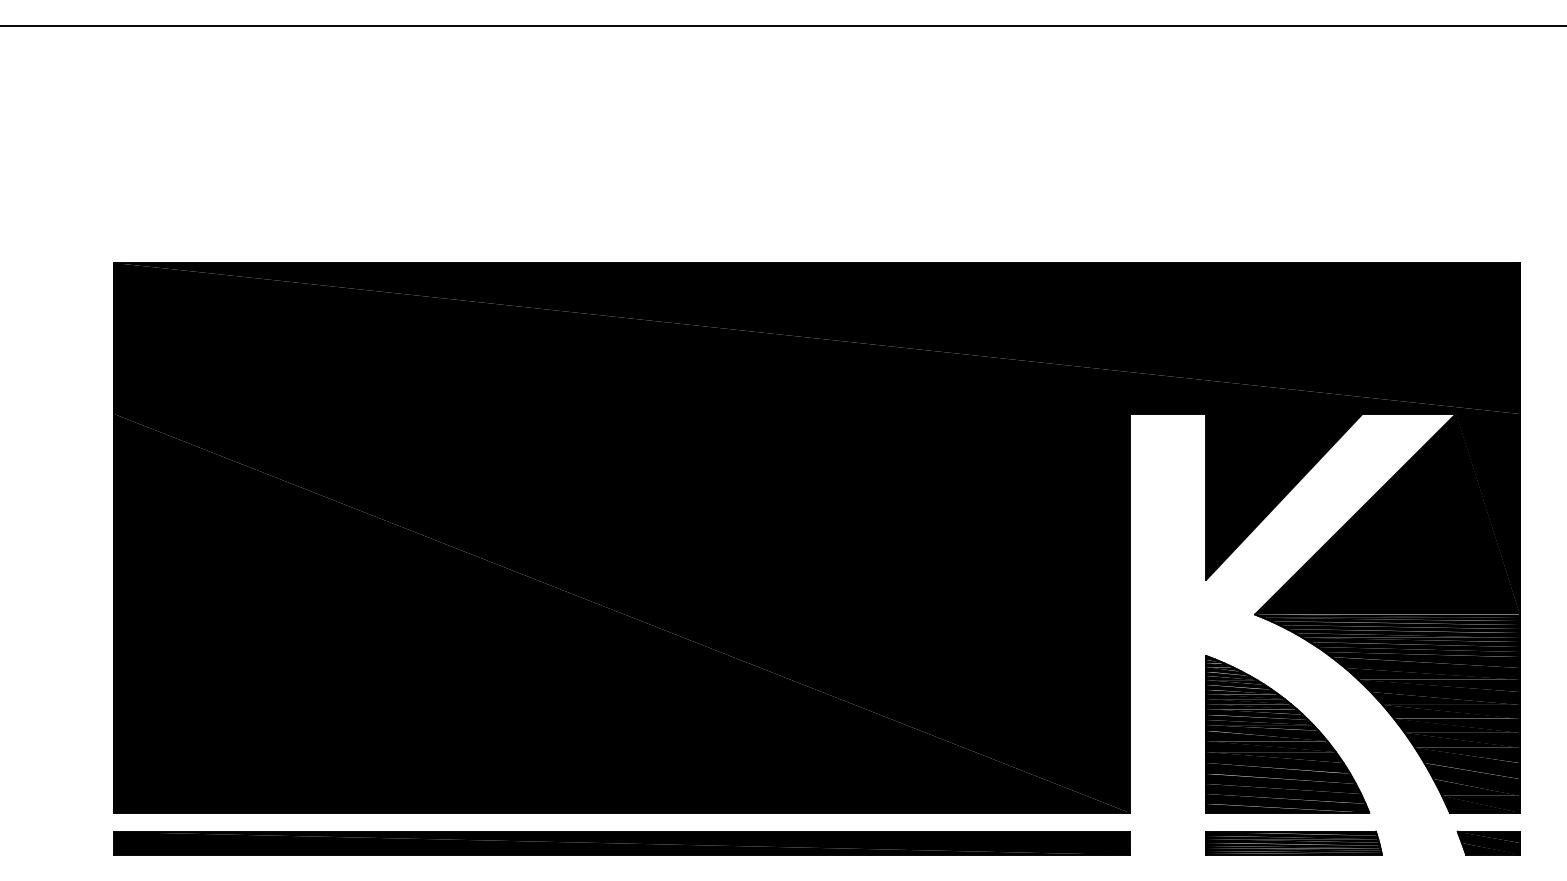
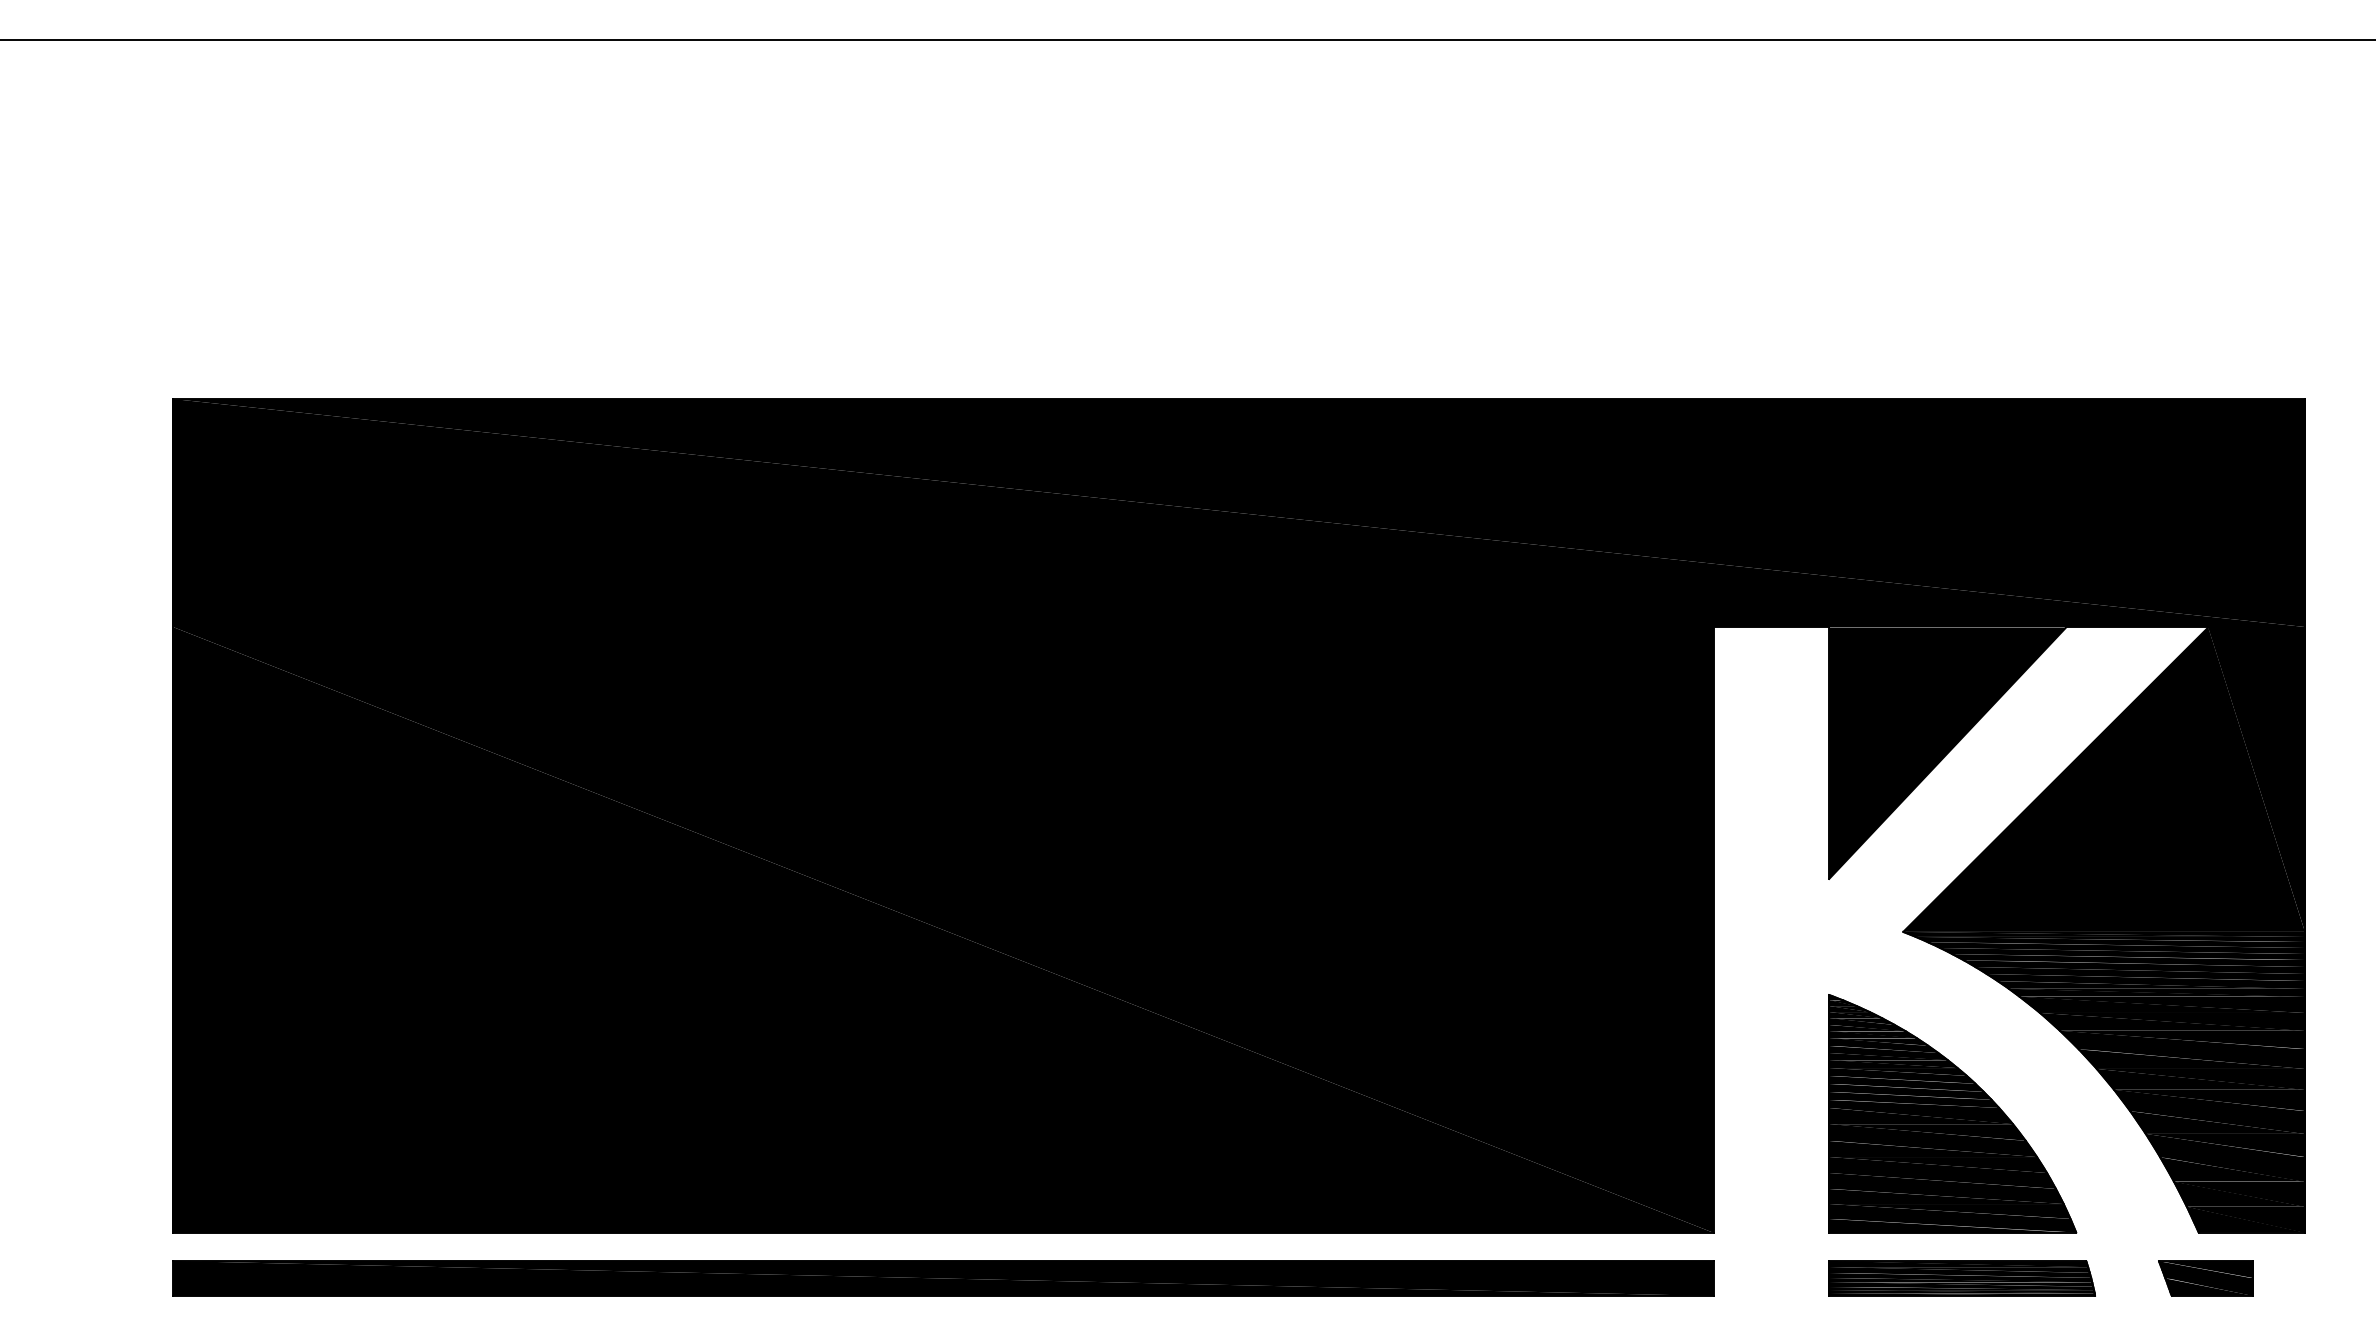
part: (1488, 842) -> (2205, 1277), moved

